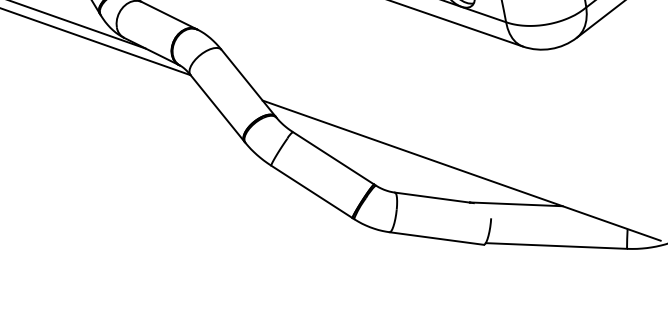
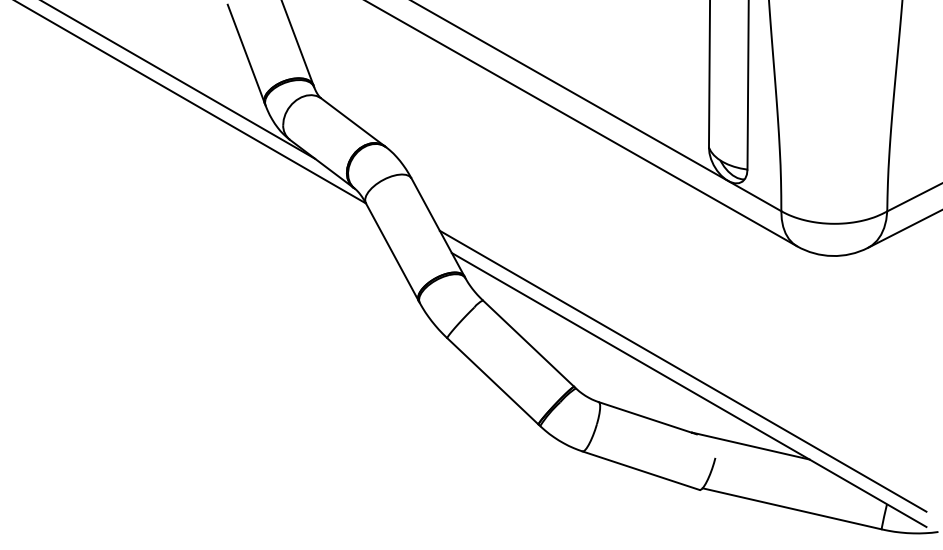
line: (453, 156) -> (682, 370), added

